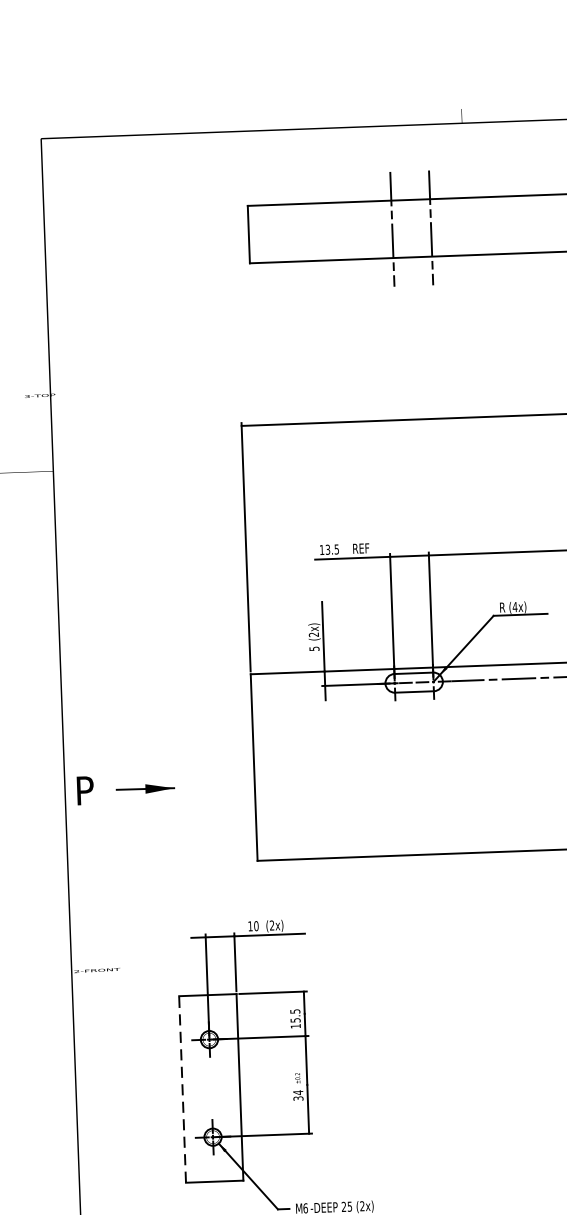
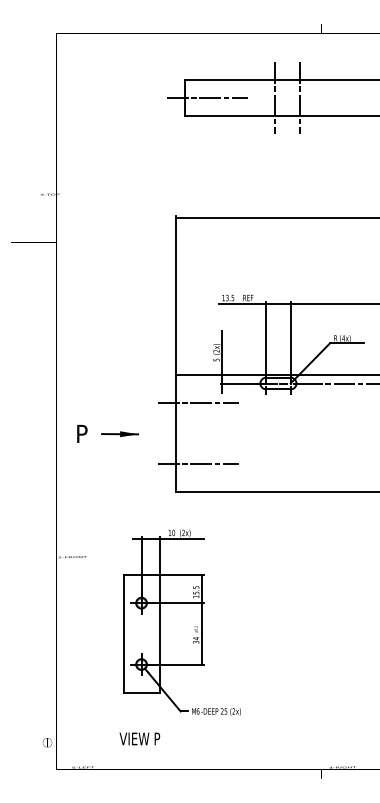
line: (284, 233) -> (207, 98), added
line: (288, 717) -> (198, 402), added
part: (126, 788) -> (108, 433), moved
line: (291, 814) -> (198, 463), added
line: (182, 1088) -> (123, 633), dashed -> solid

